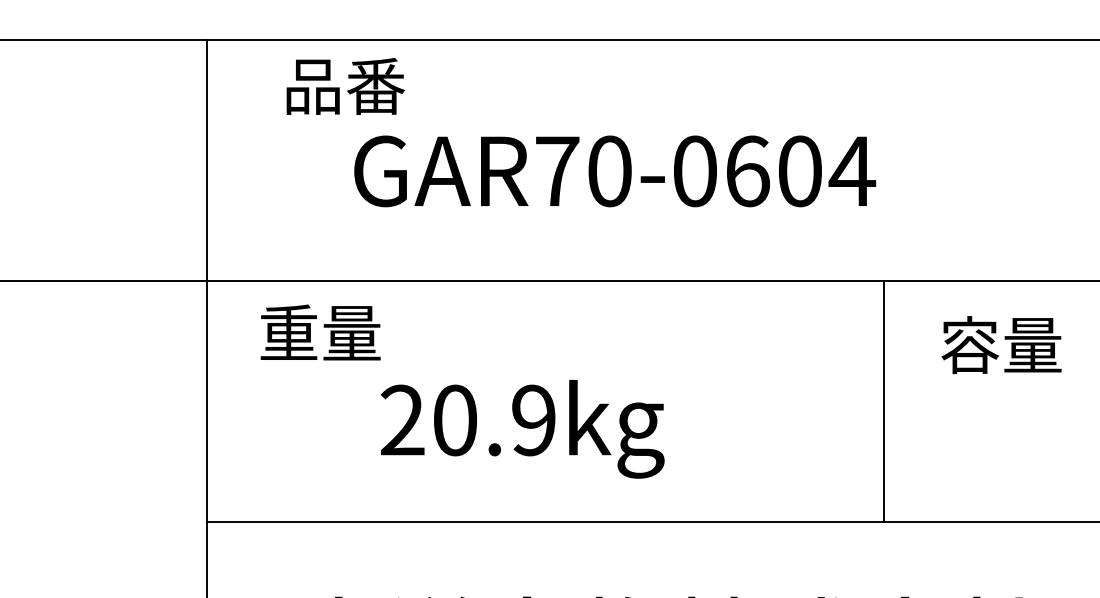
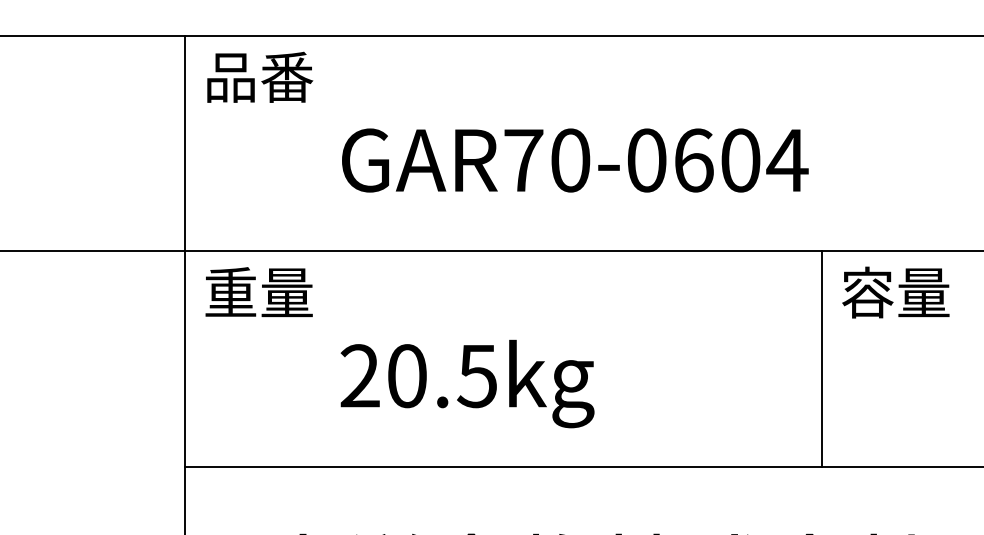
text: (345, 85) -> (259, 76), moved
text: (615, 171) -> (575, 160), moved
text: (320, 332) -> (259, 292), moved
text: (1001, 344) -> (895, 292), moved
line: (883, 401) -> (821, 359), moved
text: (532, 420) -> (476, 376), 20.9kg -> 20.5kg

